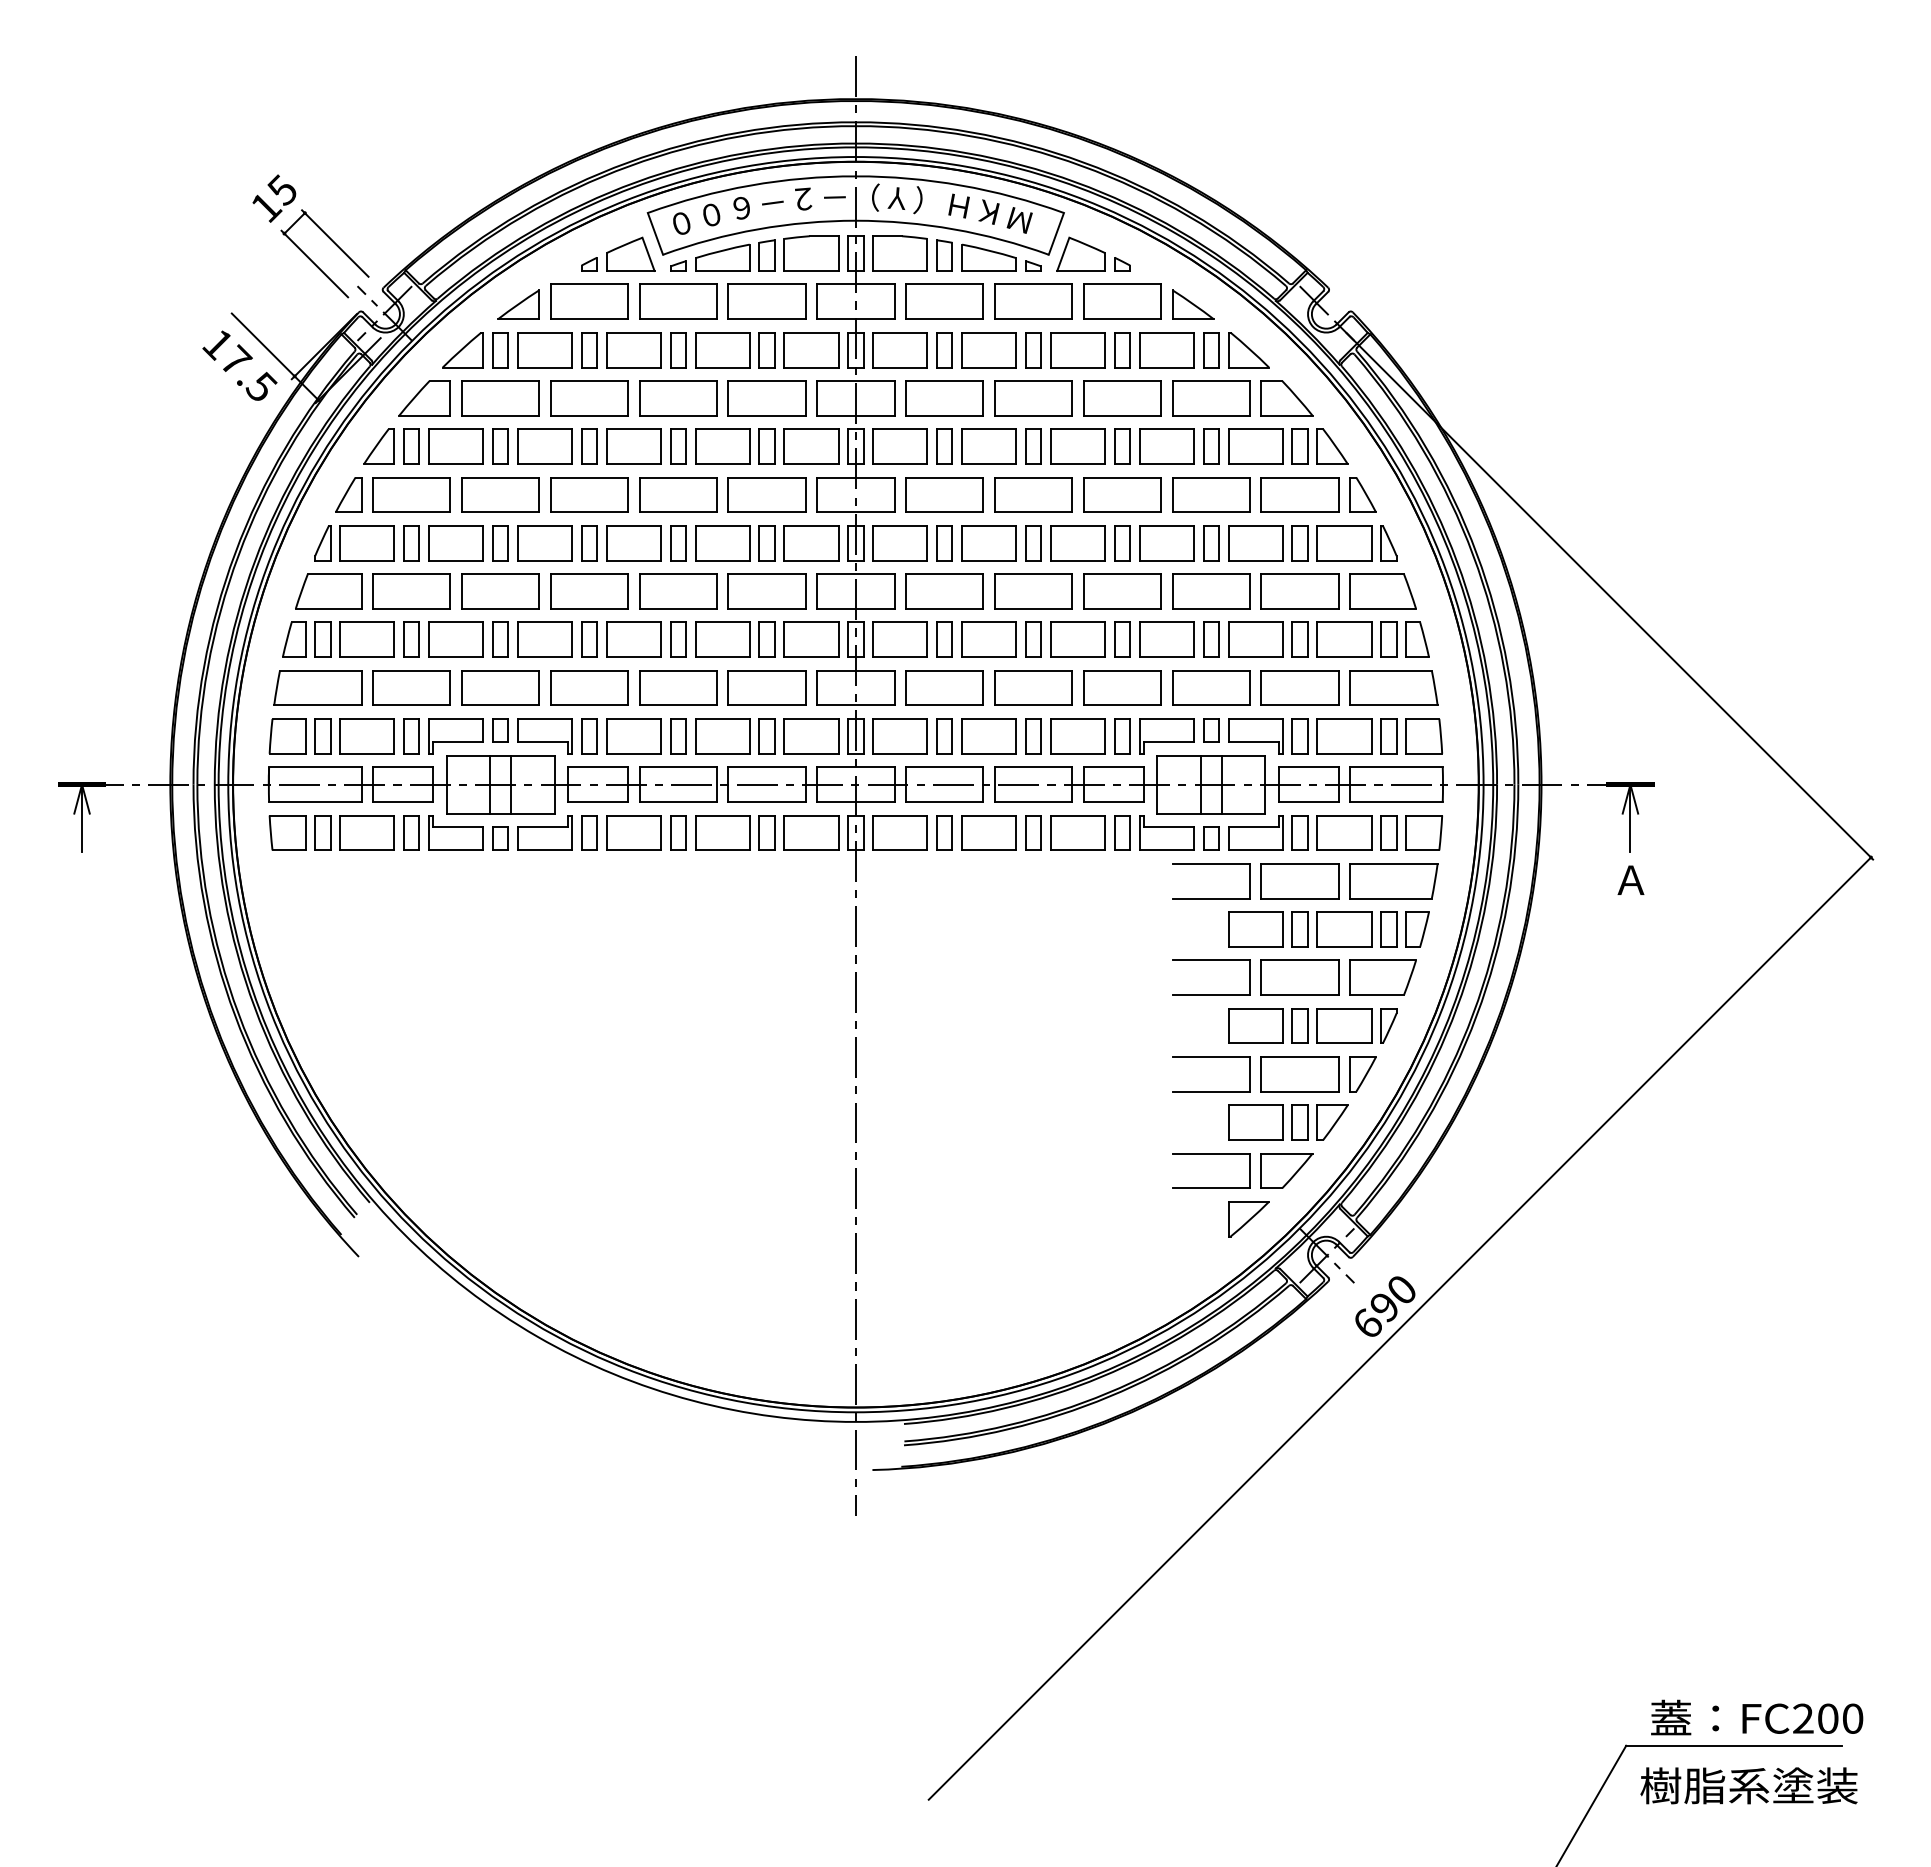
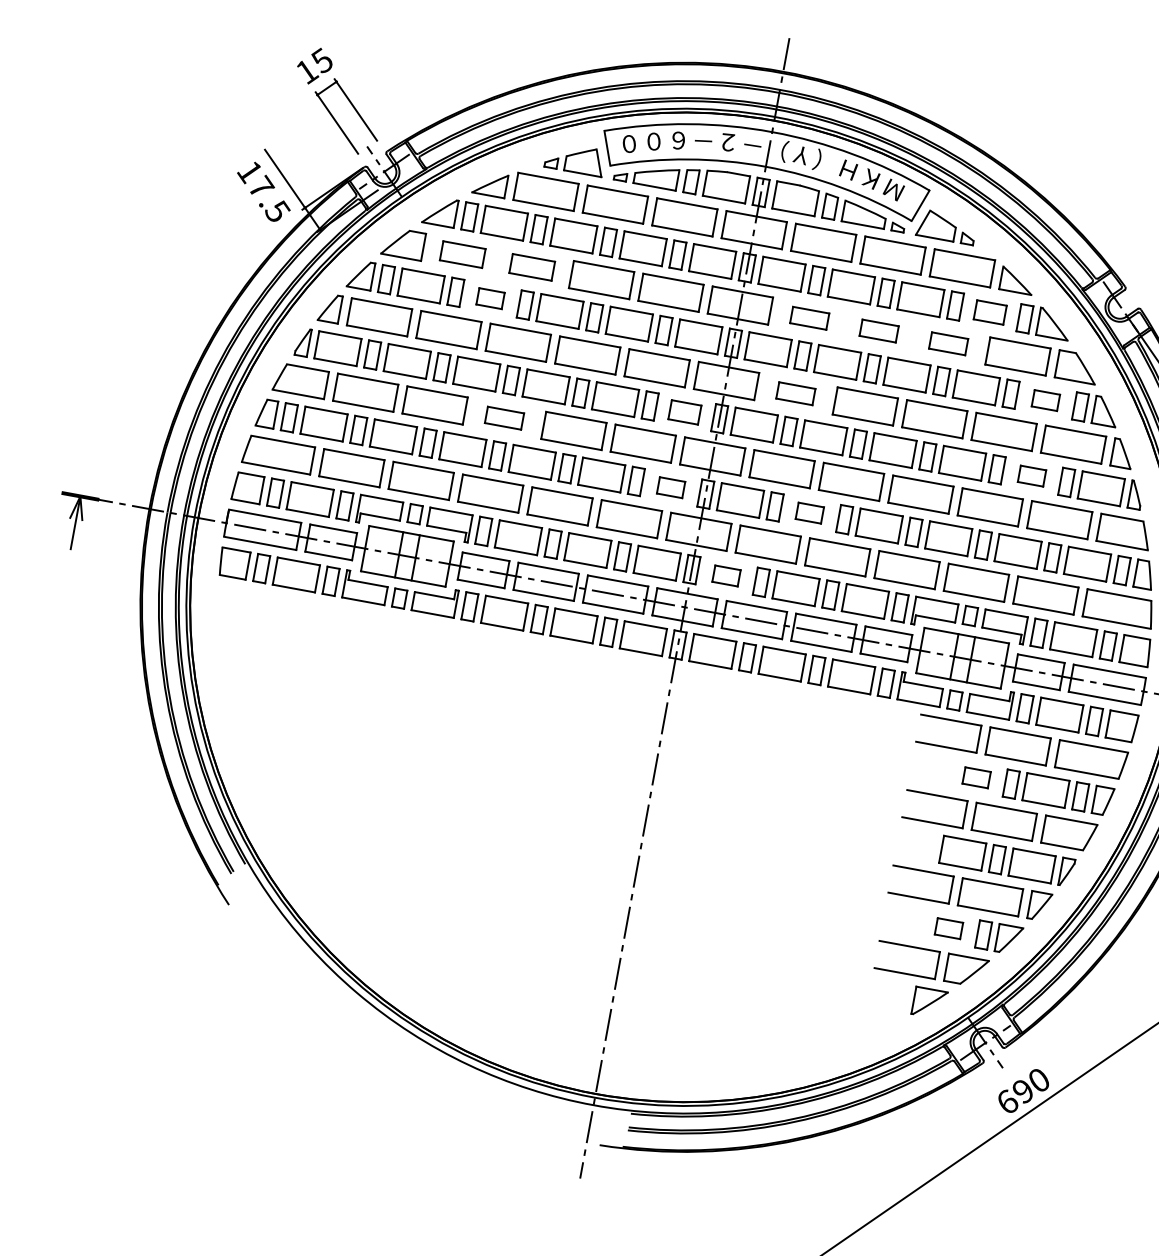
part: (1166, 350) -> (989, 312), size x0.7
part: (500, 398) -> (462, 254), size x0.7
part: (589, 398) -> (532, 267), size x0.7
part: (944, 398) -> (809, 318), size x0.6
part: (1033, 398) -> (879, 331), size x0.6
part: (1122, 398) -> (948, 343), size x0.6
part: (544, 446) -> (490, 298), size x0.6
part: (1255, 446) -> (1045, 400), size x0.6
part: (944, 494) -> (795, 393), size x0.6
part: (811, 543) -> (684, 412), size x0.7
part: (1255, 543) -> (1031, 476), size x0.6
part: (589, 591) -> (504, 418), size x0.6
part: (811, 639) -> (671, 487), size x0.6
part: (988, 639) -> (809, 512), size x0.6
part: (899, 736) -> (725, 575), size x0.6
part: (1255, 929) -> (976, 777), size x0.6
part: (1255, 1122) -> (948, 928), size x0.6

